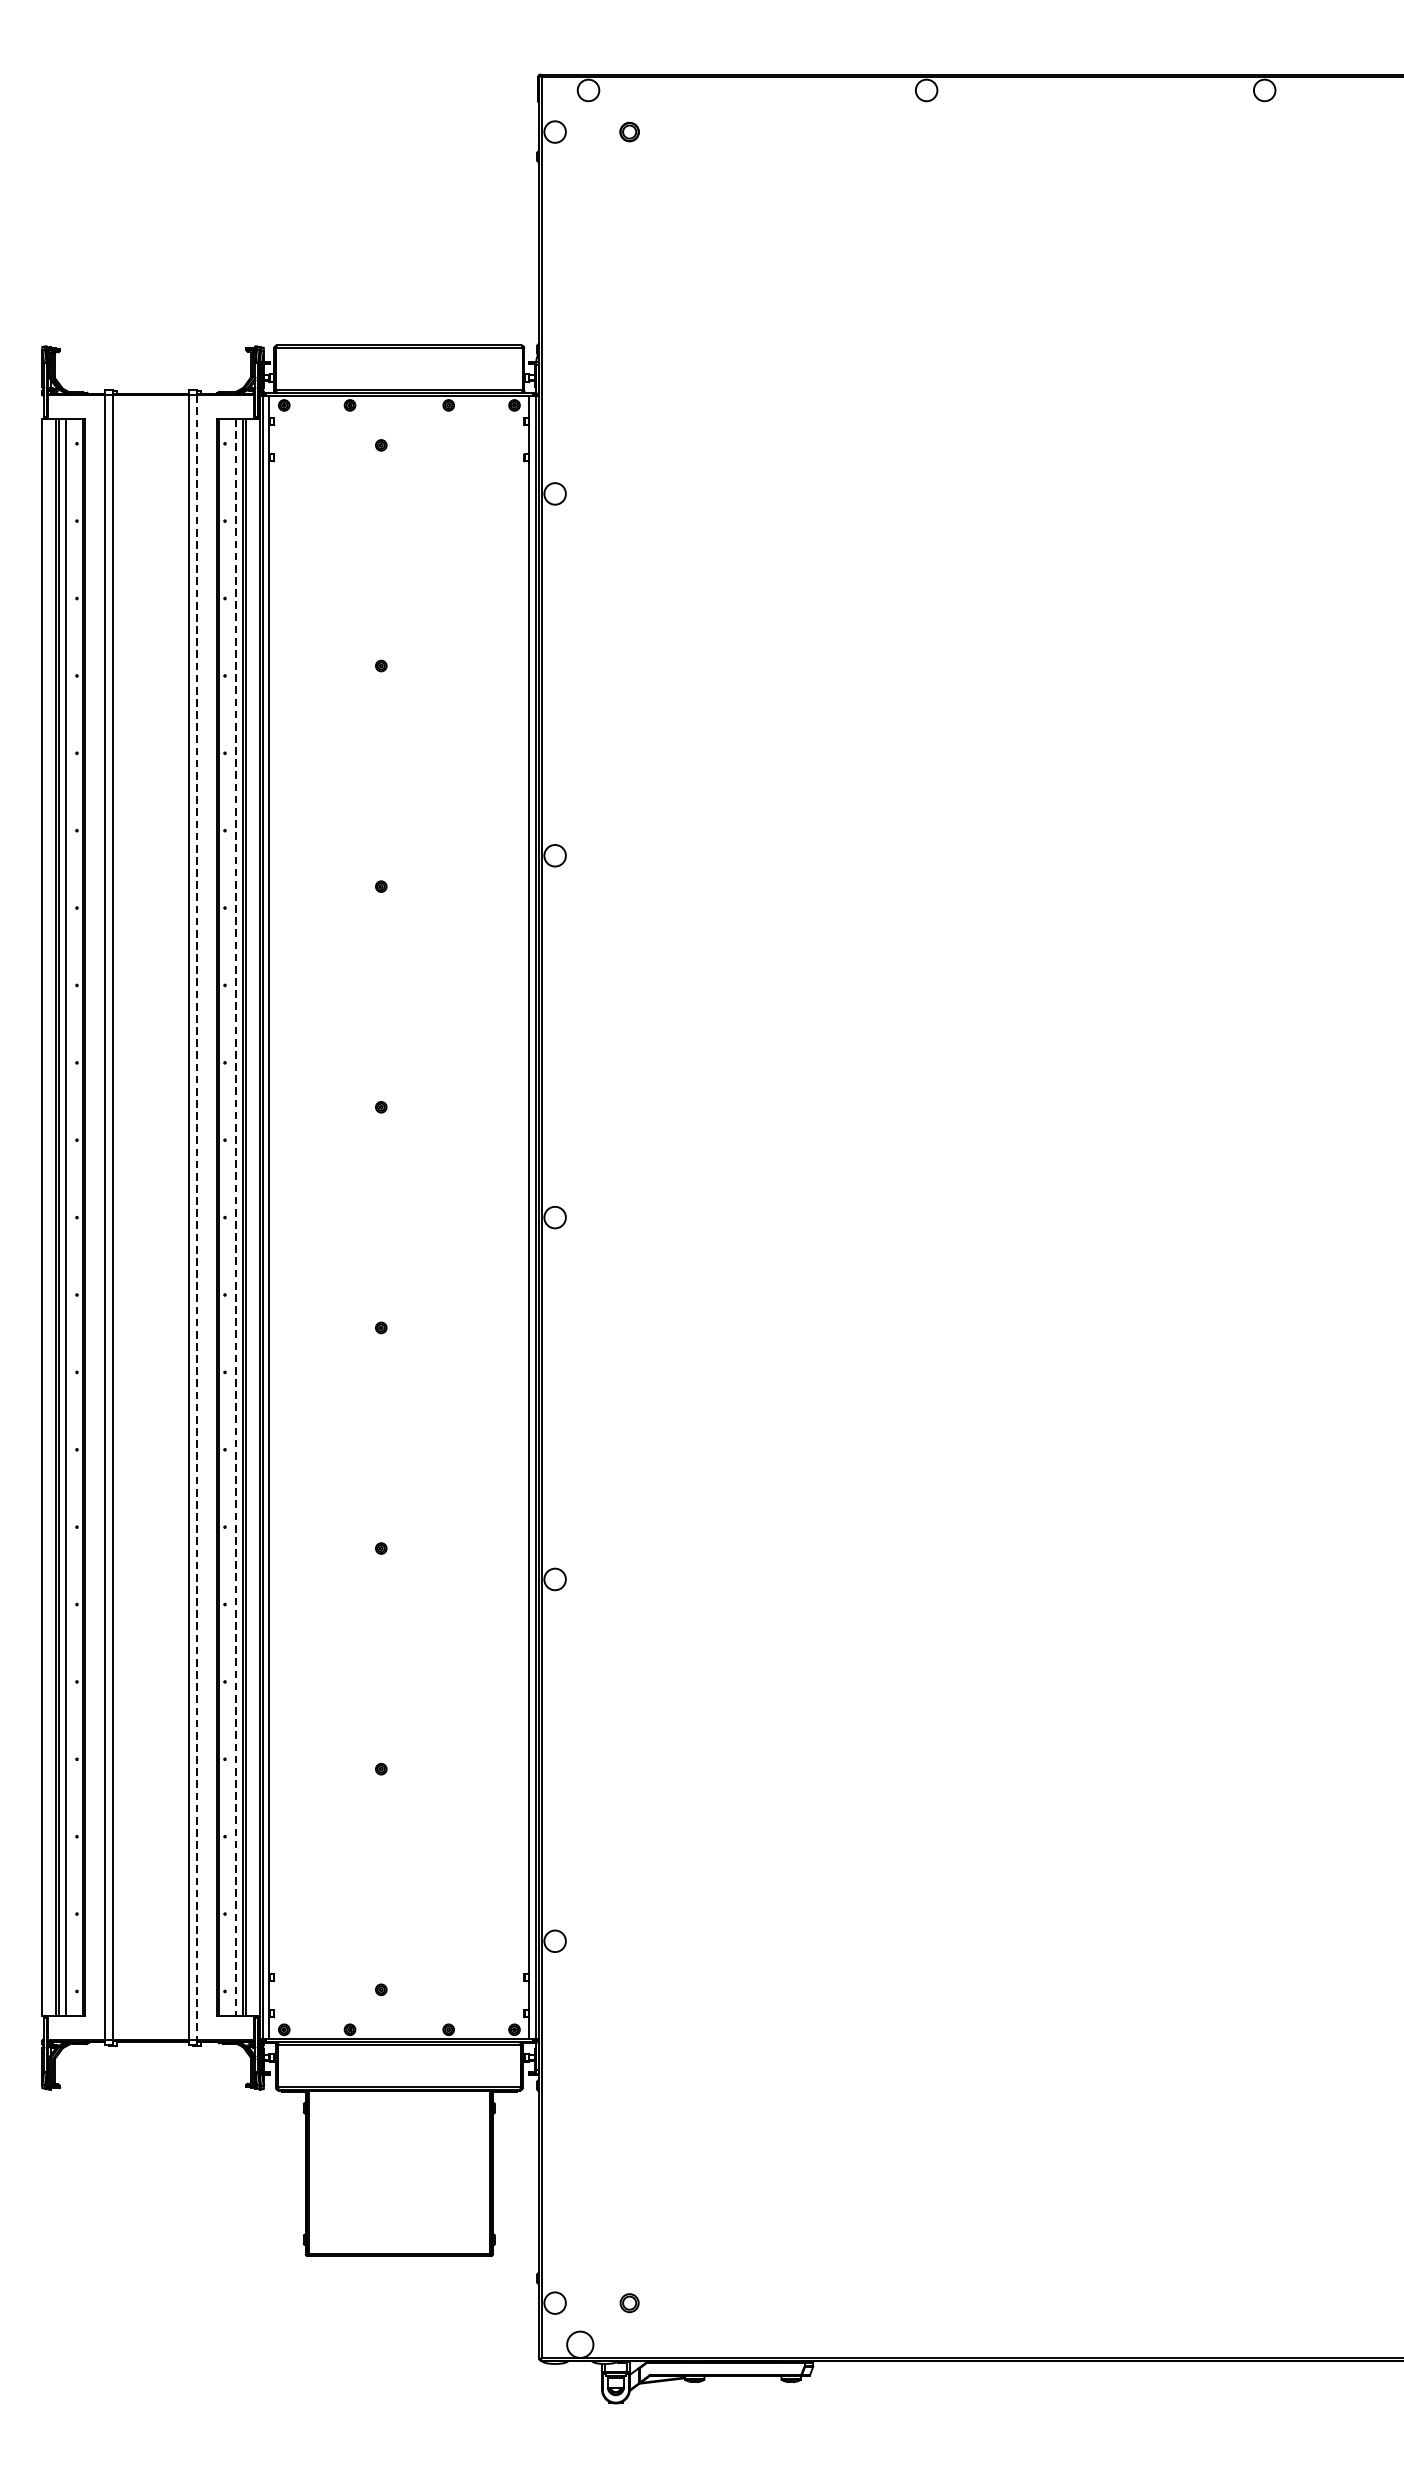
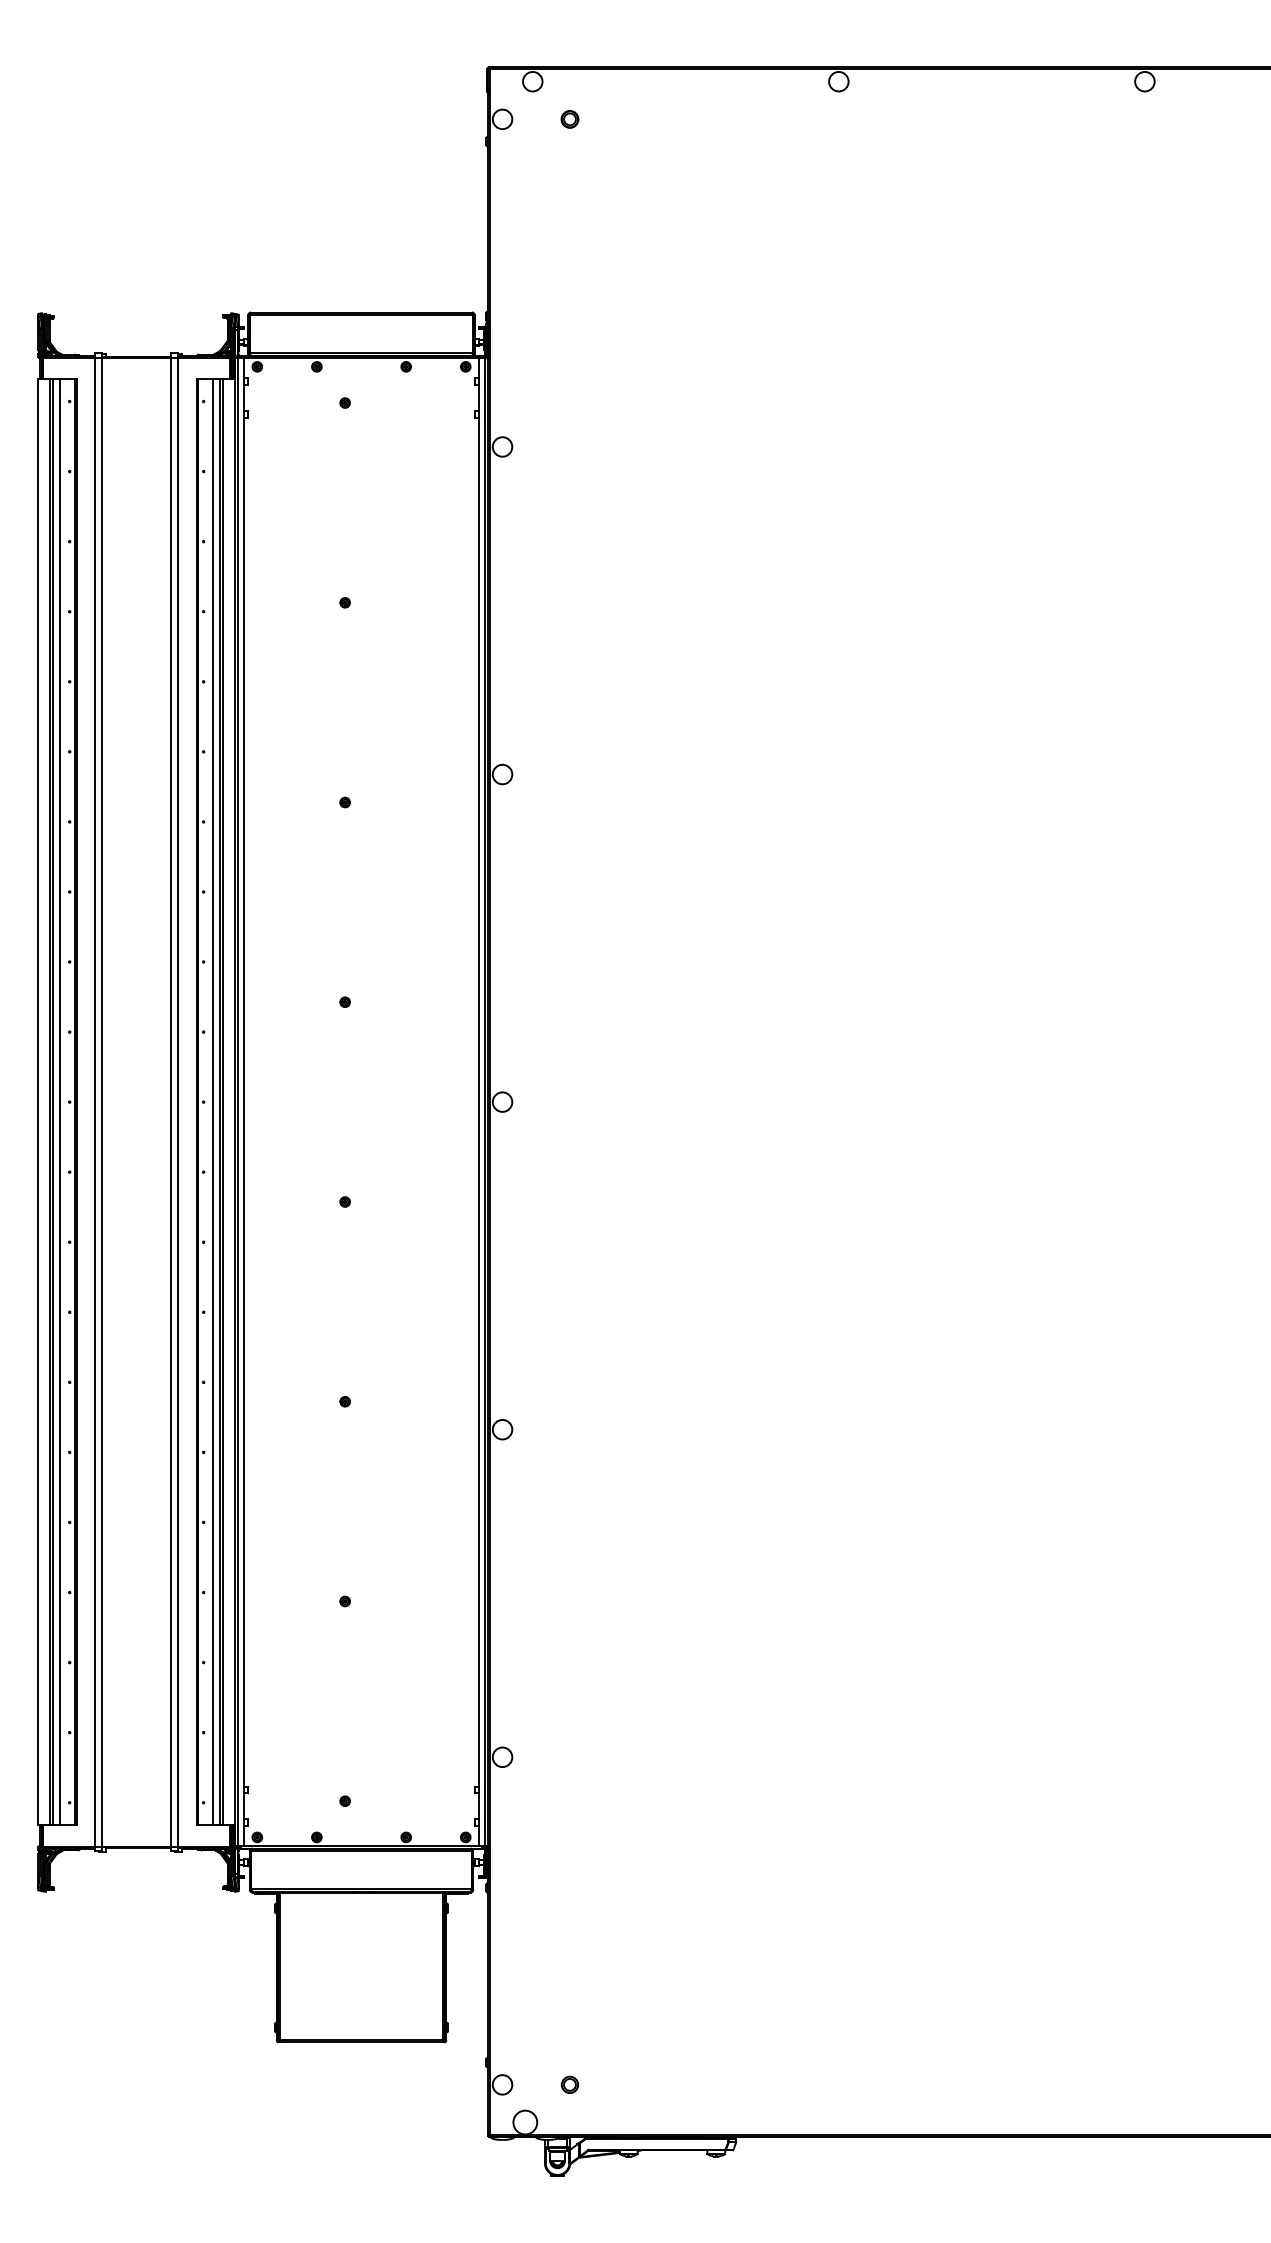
line: (197, 1218) -> (178, 1102), dashed -> solid
line: (235, 1218) -> (213, 1102), dashed -> solid

